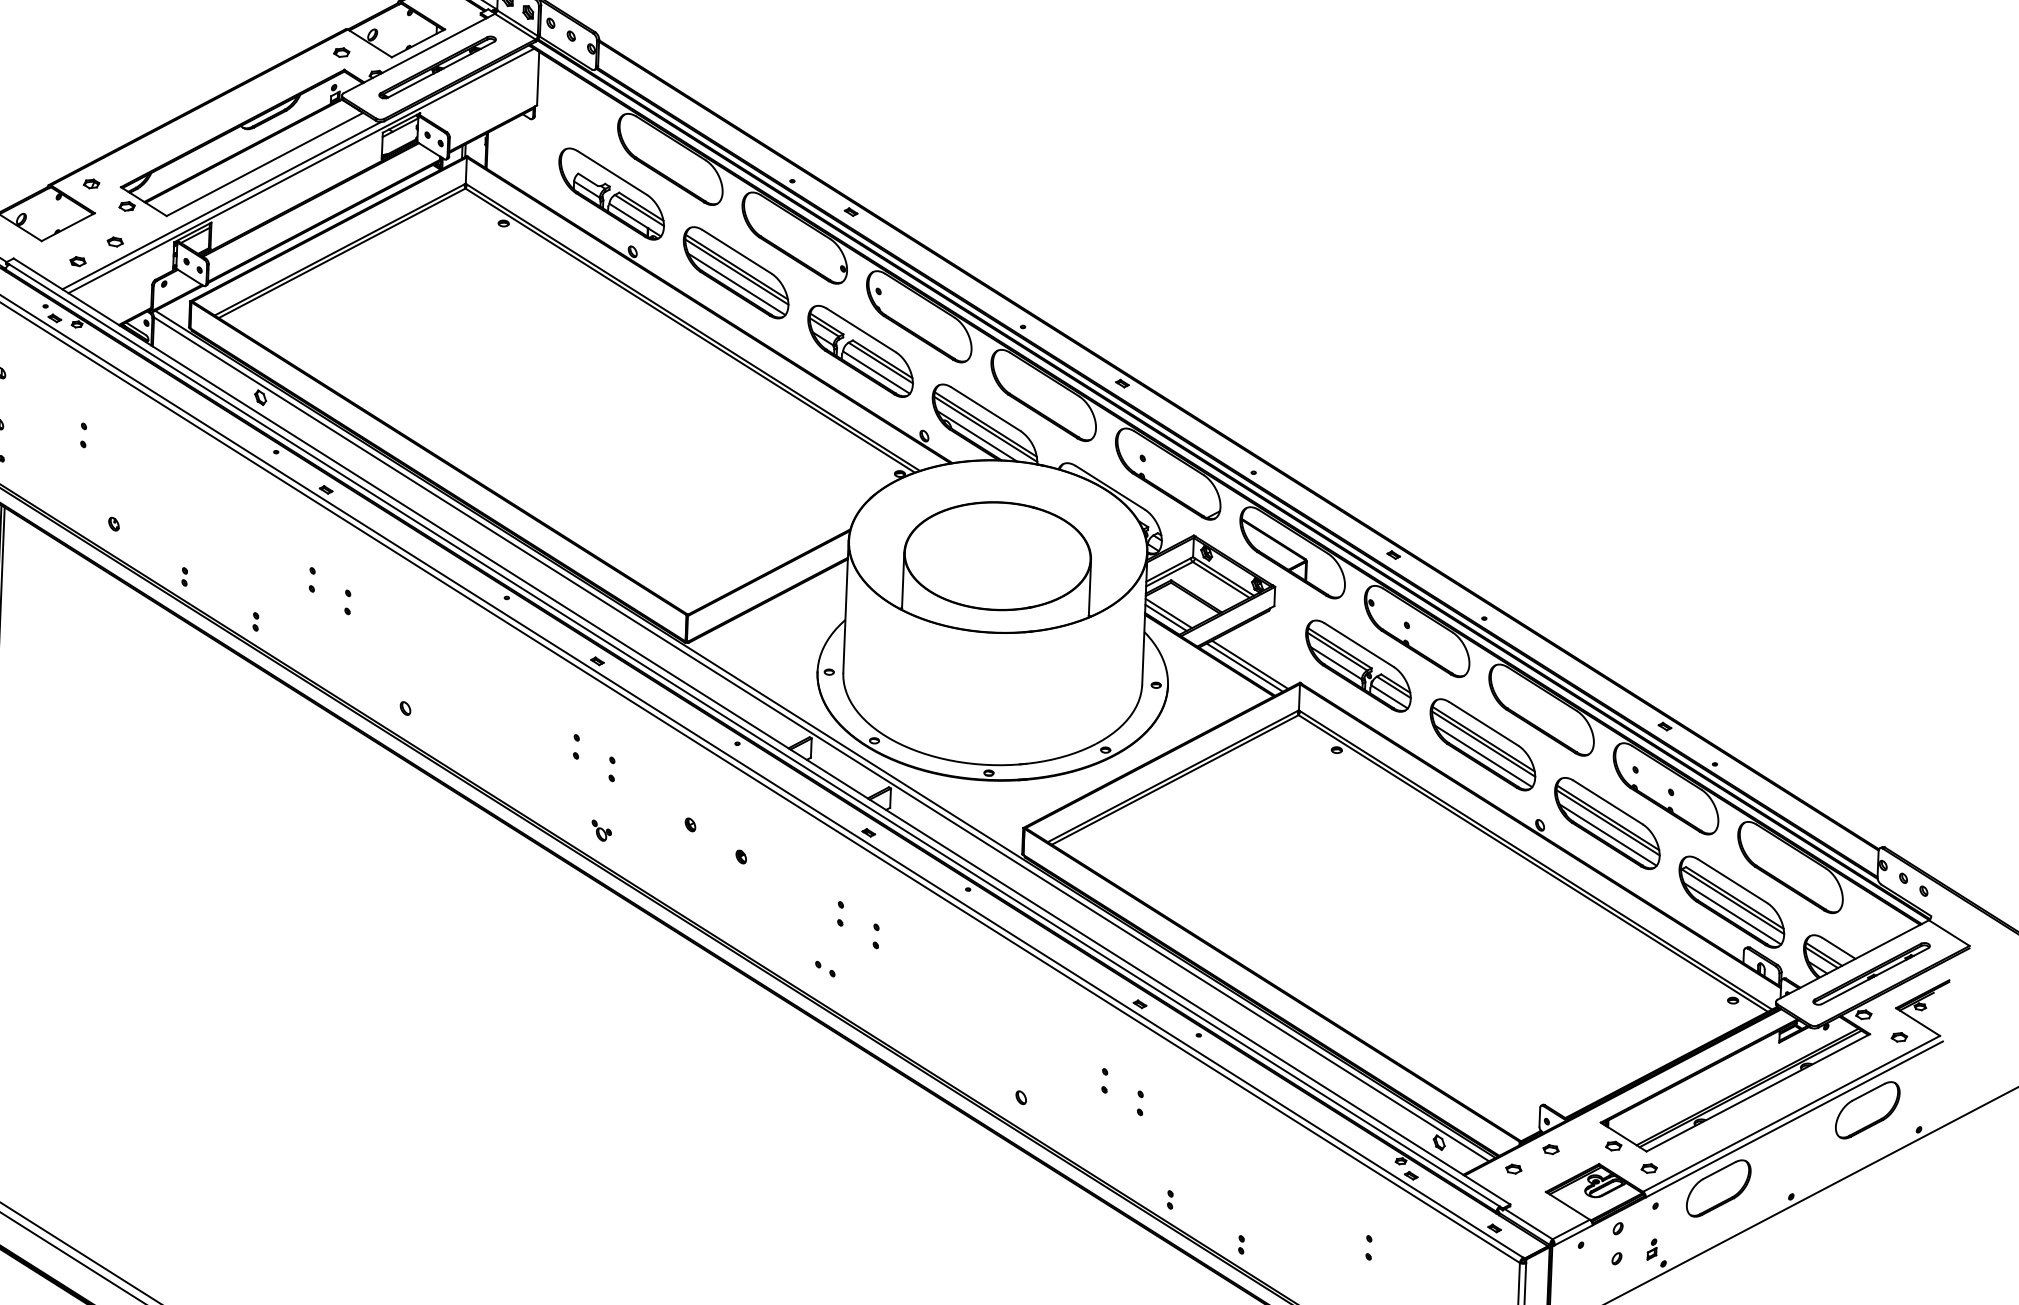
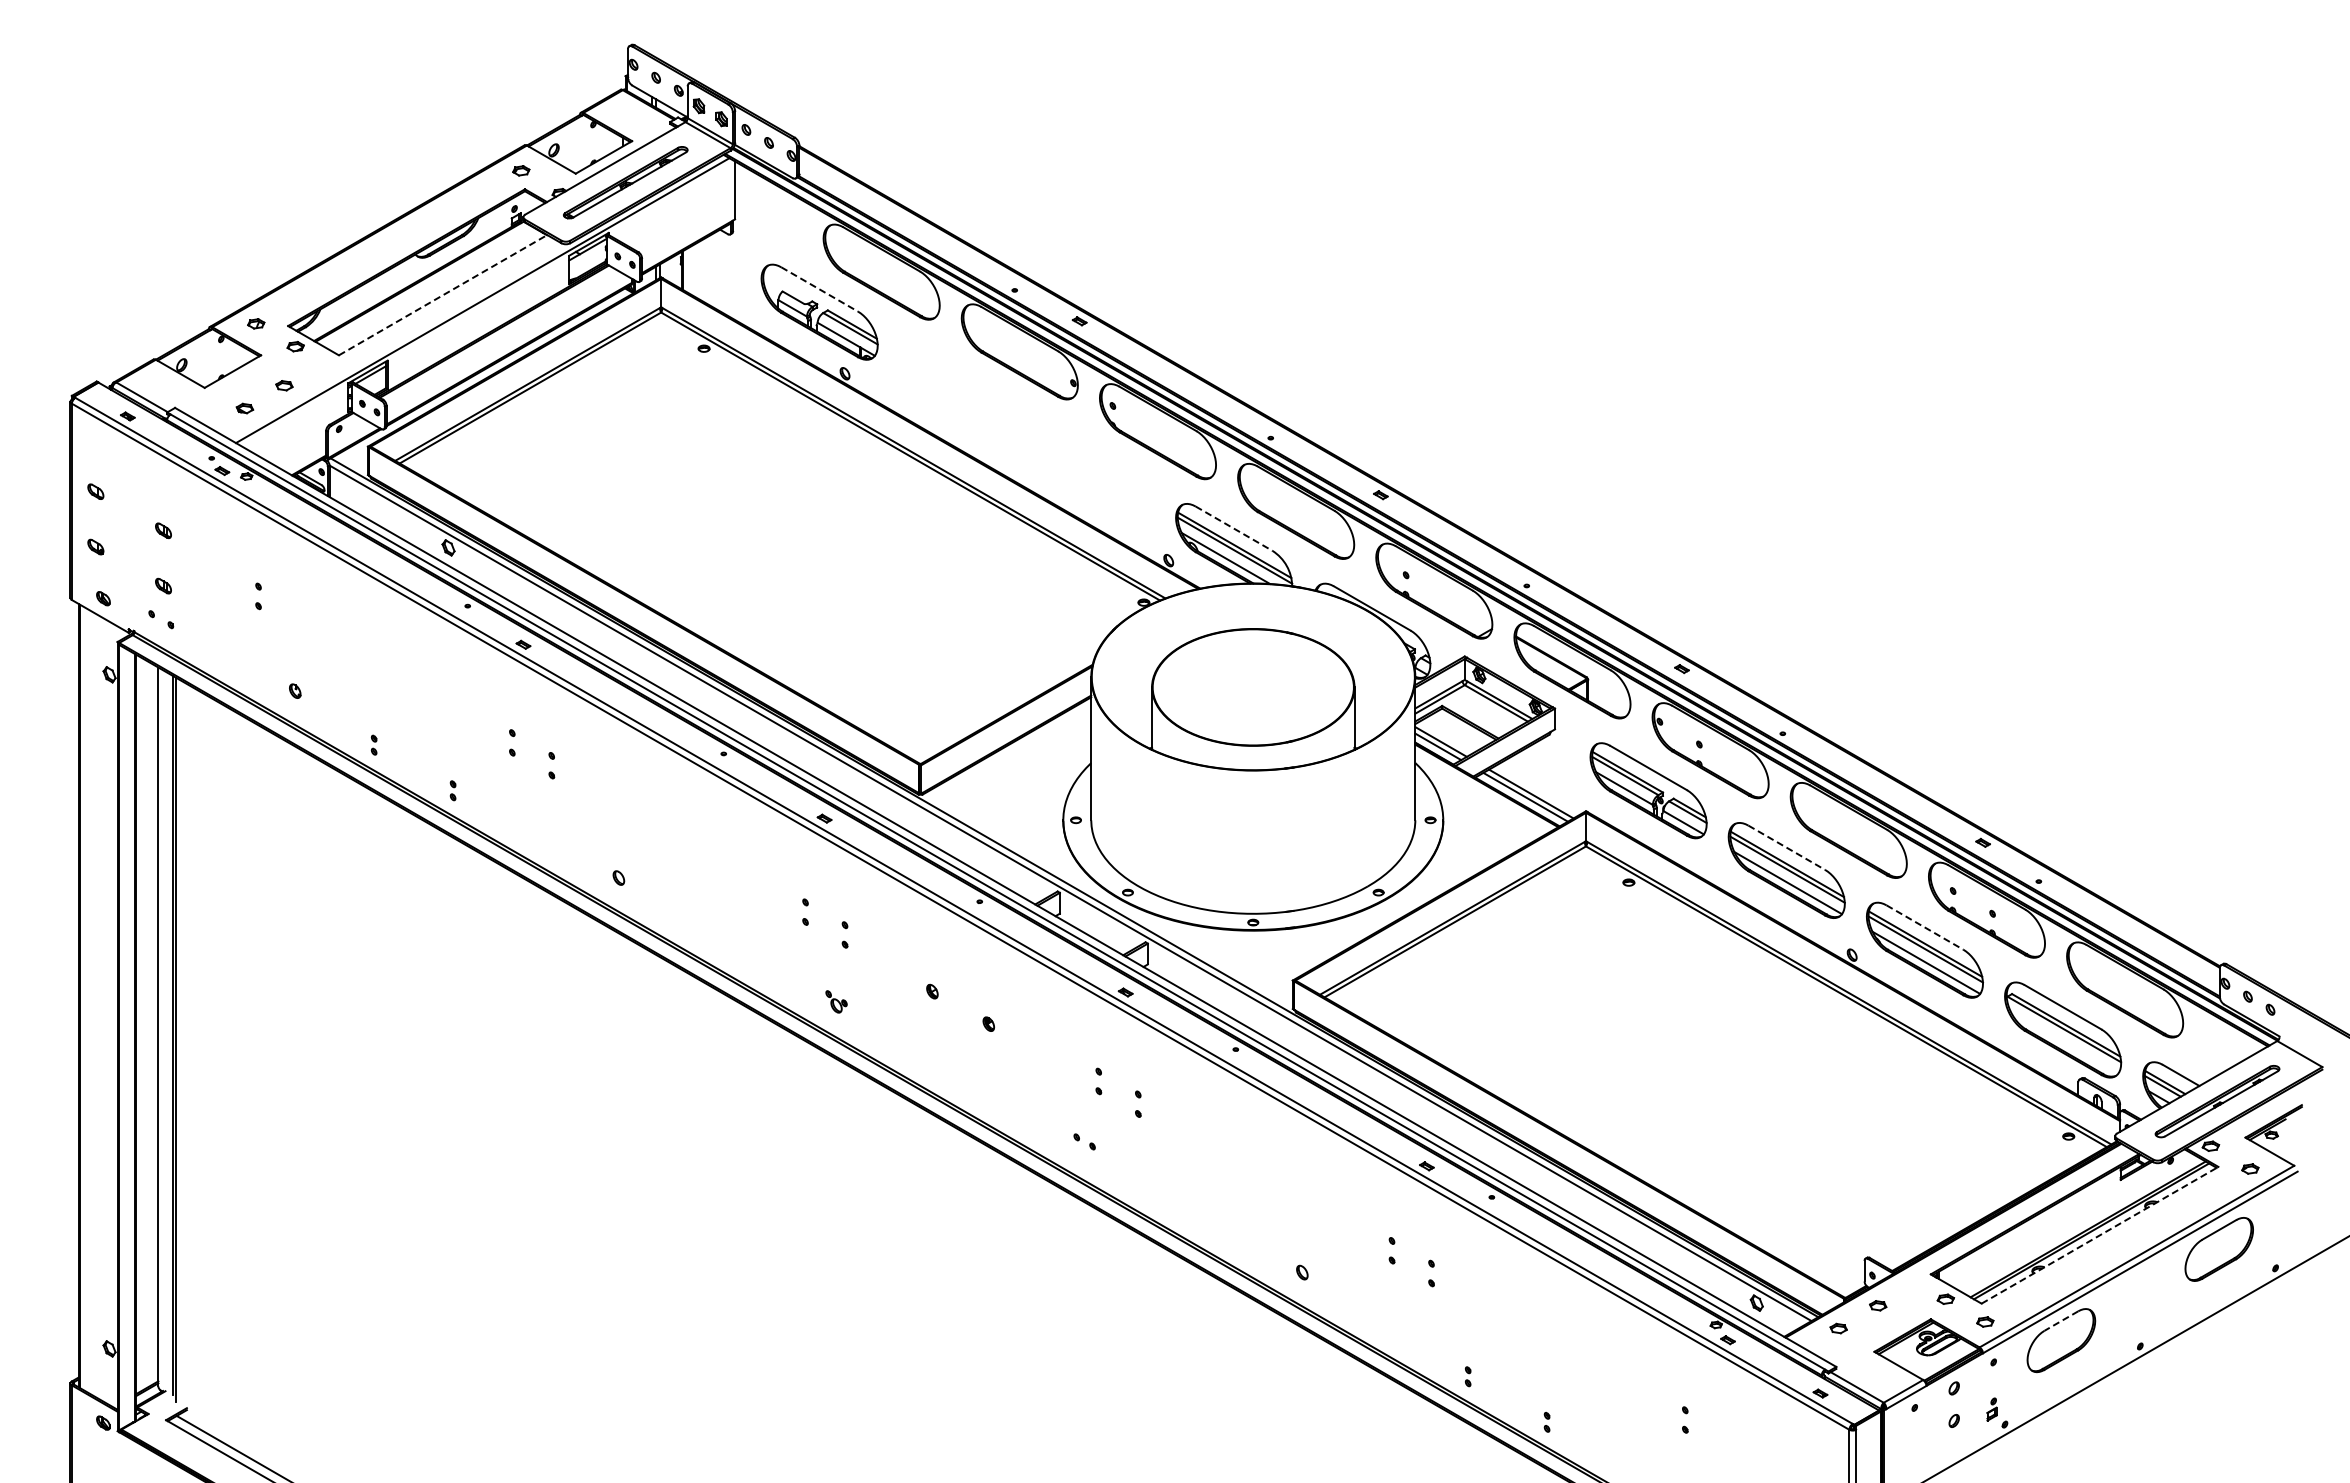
line: (265, 163) -> (443, 294), solid -> dashed
line: (613, 173) -> (820, 289), solid -> dashed
line: (221, 205) -> (397, 341), removed
part: (735, 272) -> (957, 391), removed
part: (861, 351) -> (1096, 471), removed
line: (986, 408) -> (1234, 528), solid -> dashed
line: (1484, 723) -> (1787, 847), solid -> dashed
line: (1608, 802) -> (1925, 927), solid -> dashed
line: (1732, 913) -> (2064, 1042), removed
line: (1758, 1093) -> (2100, 1235), solid -> dashed
line: (1719, 1170) -> (2061, 1321), solid -> dashed

